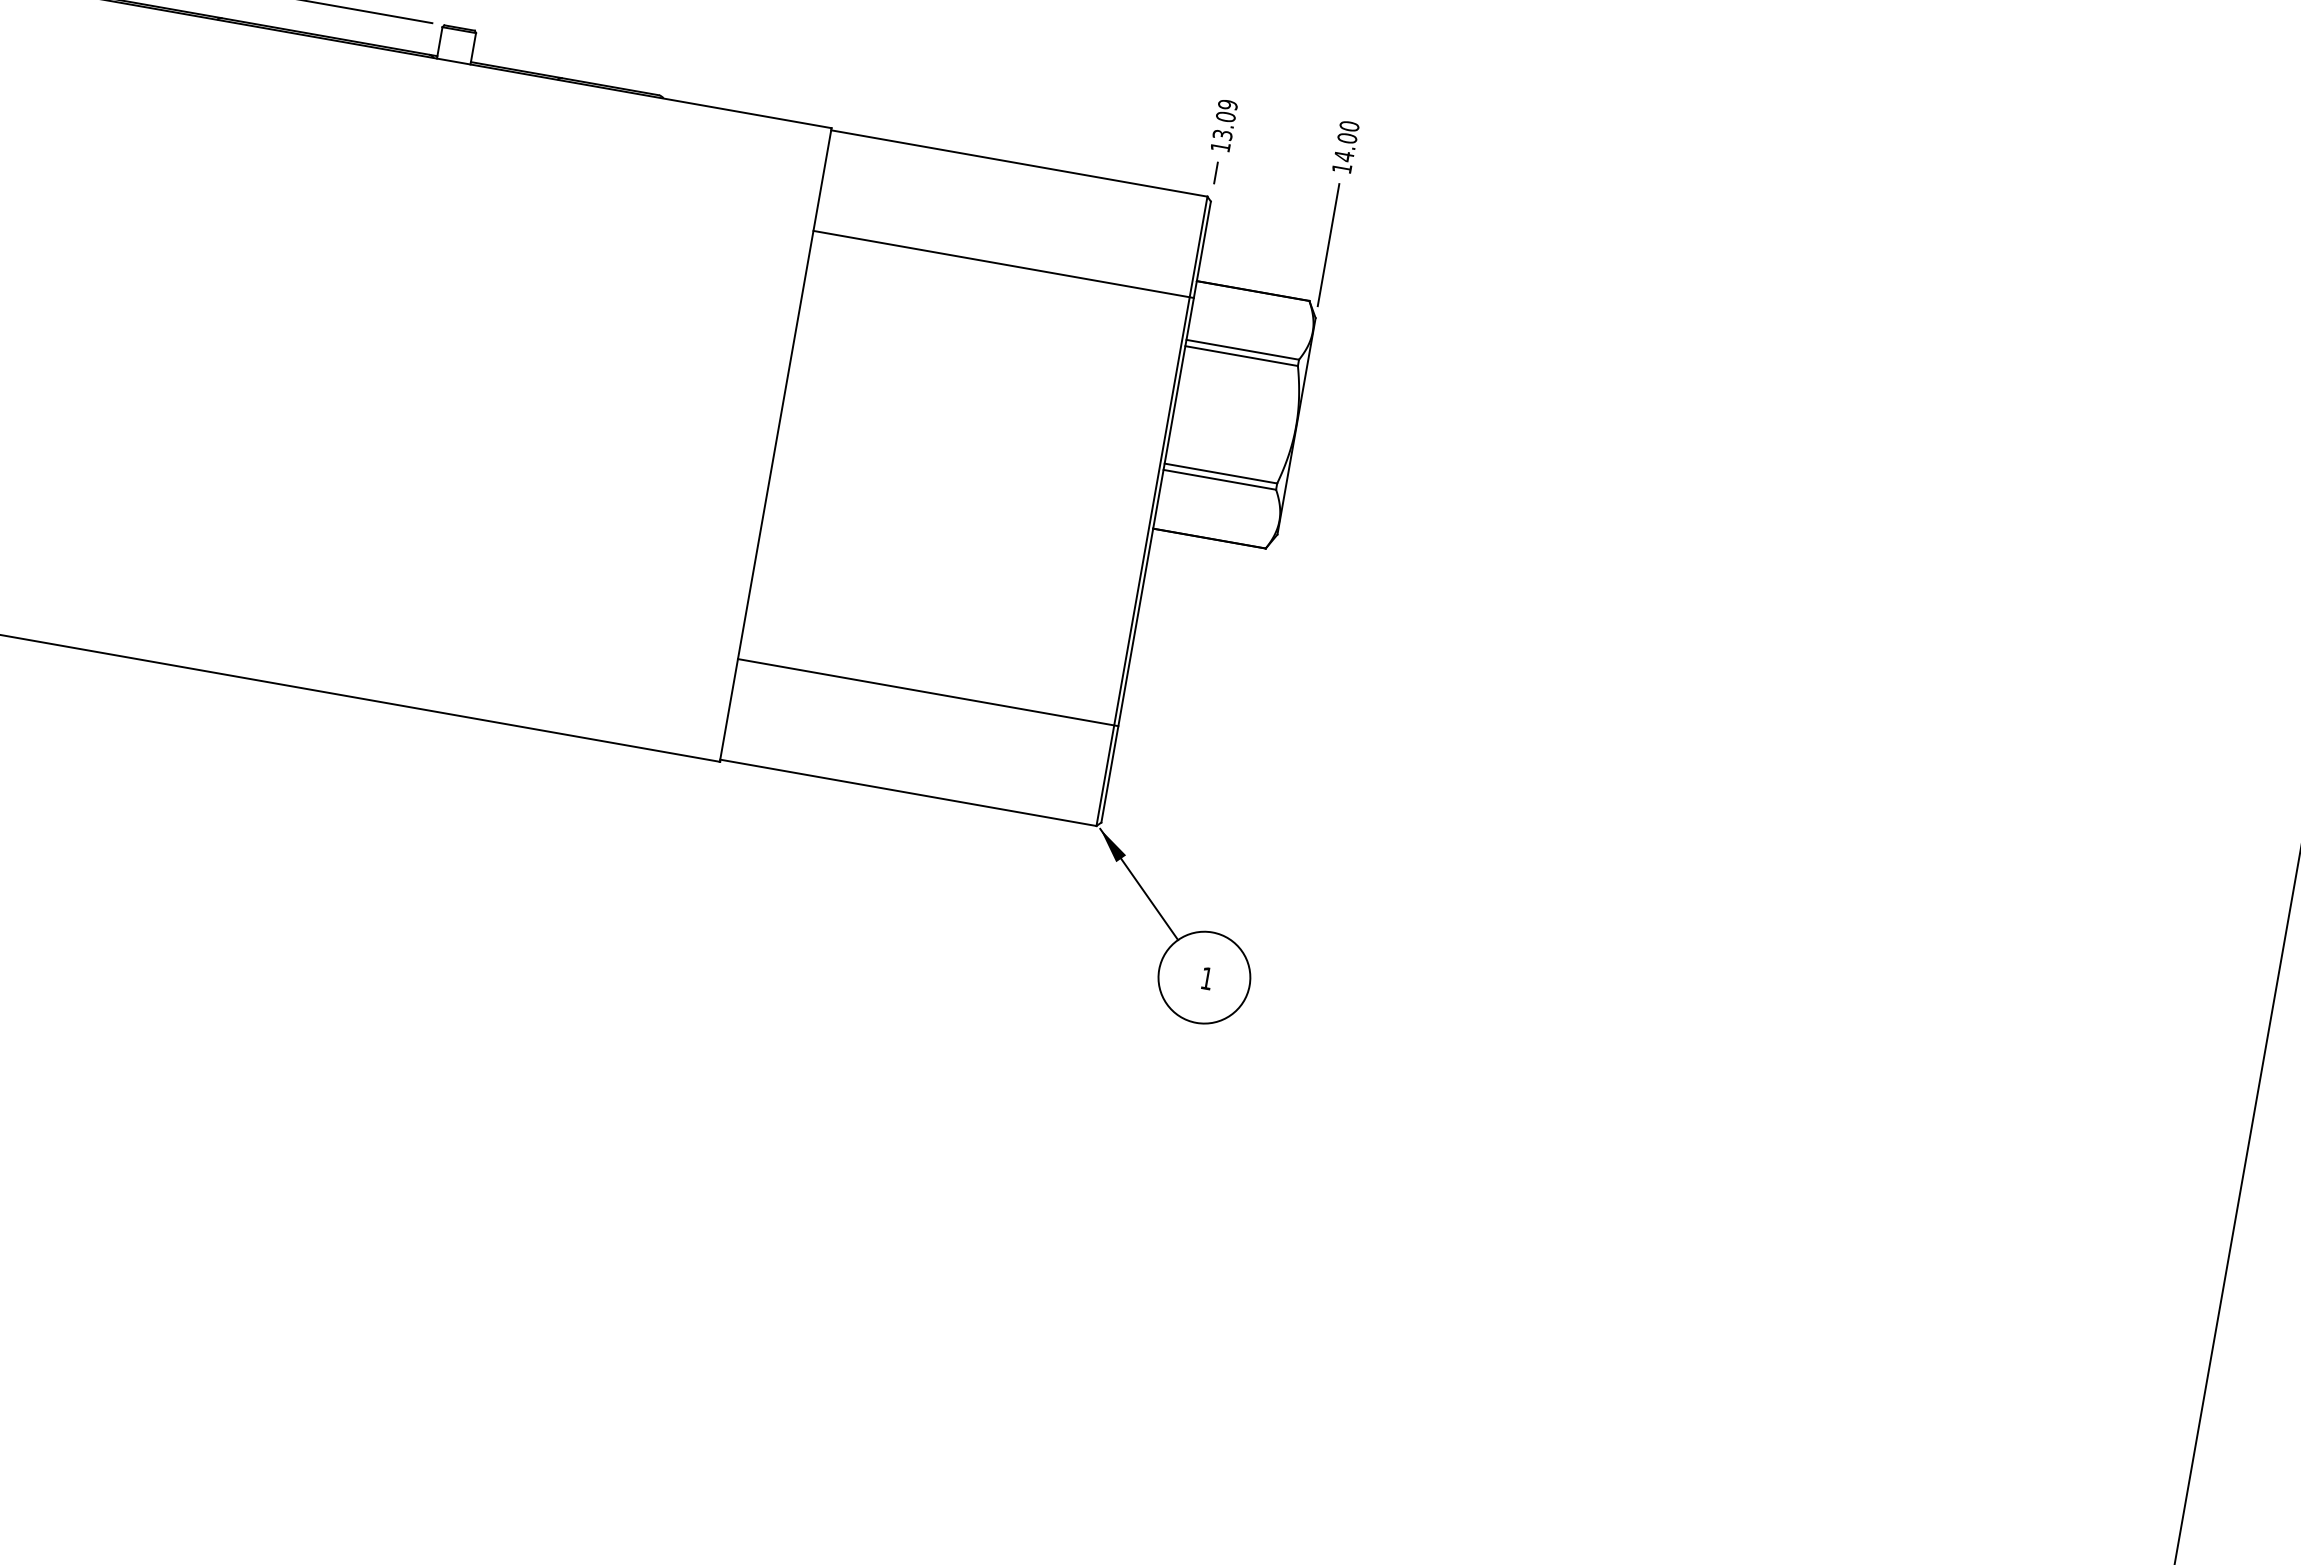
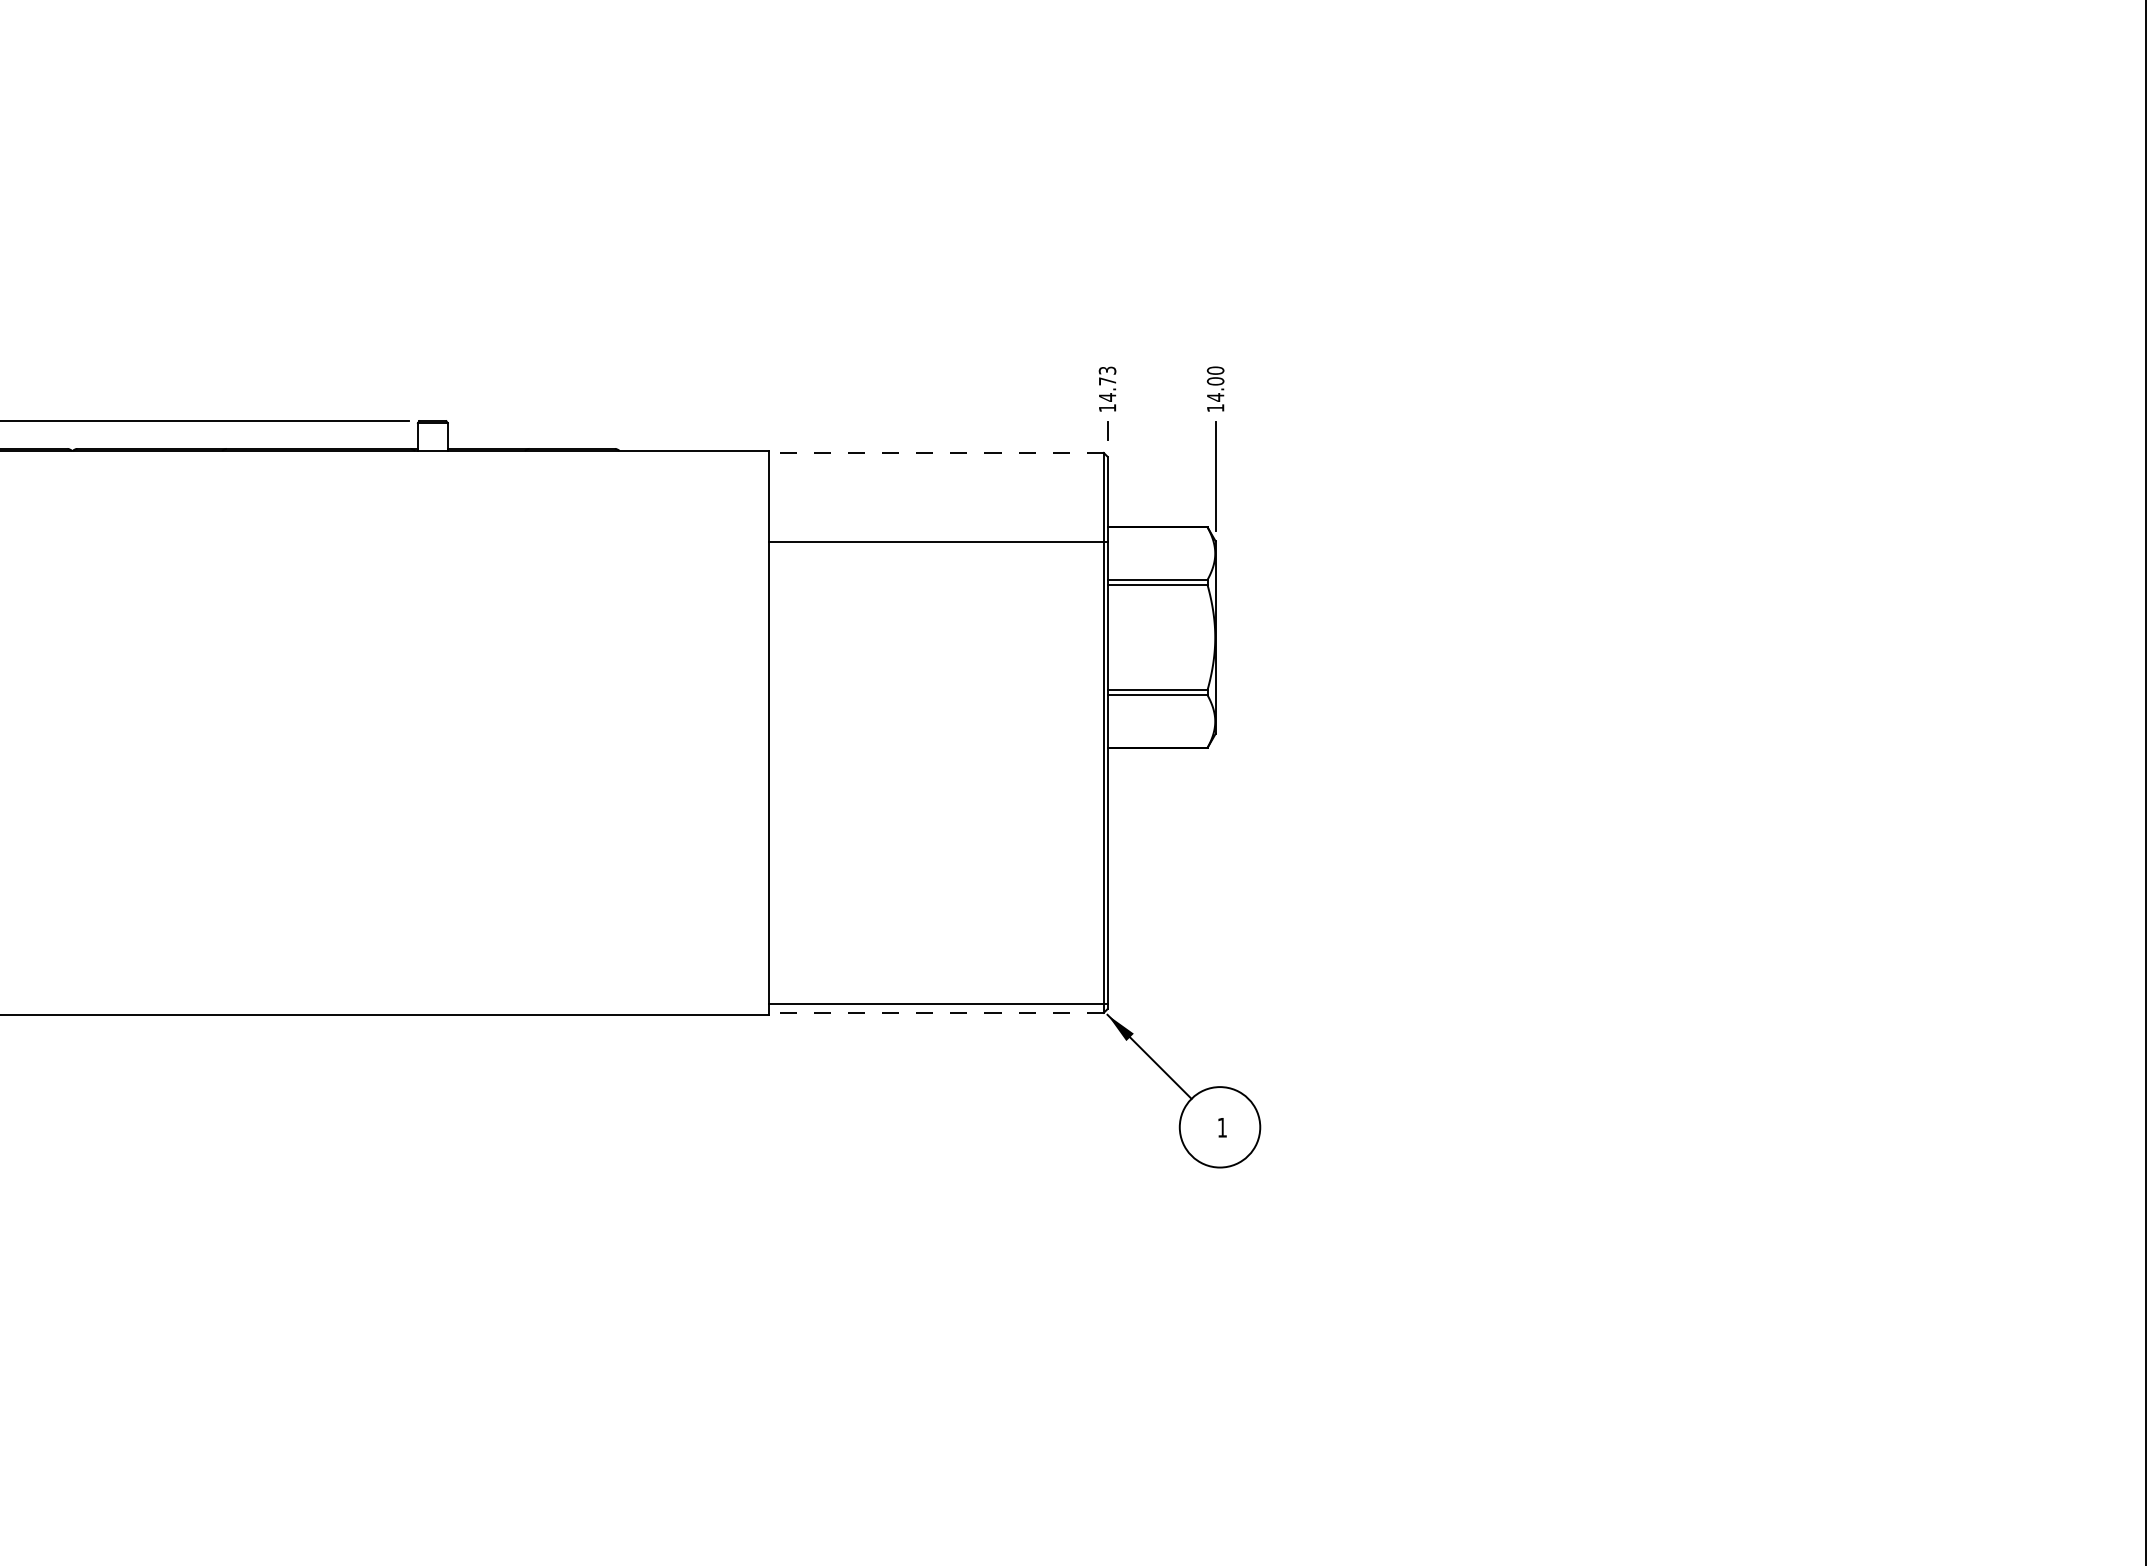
text: (1225, 119) -> (1107, 383), 13.09 -> 14.73
line: (1018, 162) -> (935, 452), solid -> dashed
line: (928, 692) -> (938, 1004), moved
line: (907, 792) -> (935, 1012), solid -> dashed

